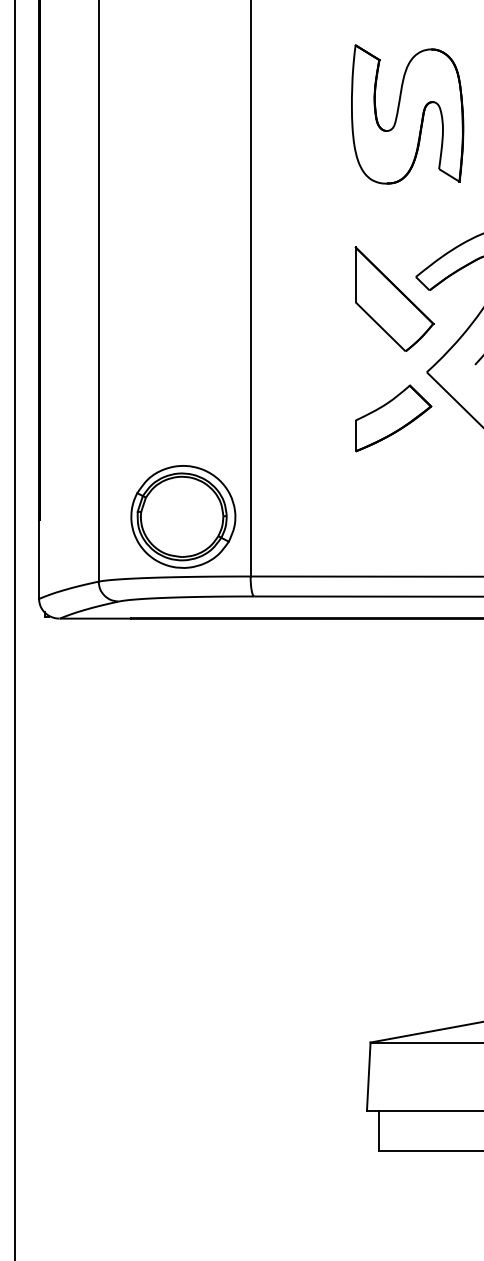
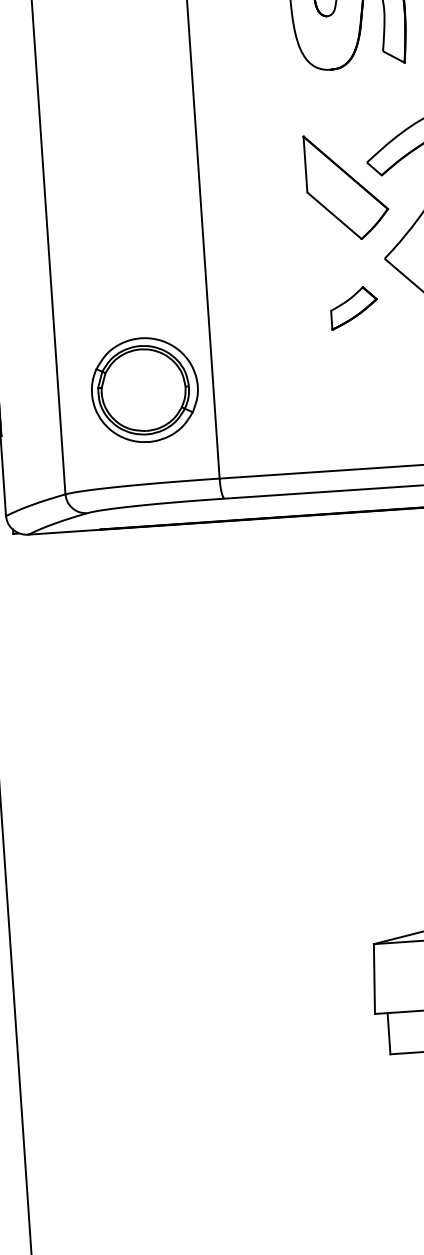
part: (393, 418) -> (353, 308), size x0.6
part: (183, 516) -> (145, 389), moved

